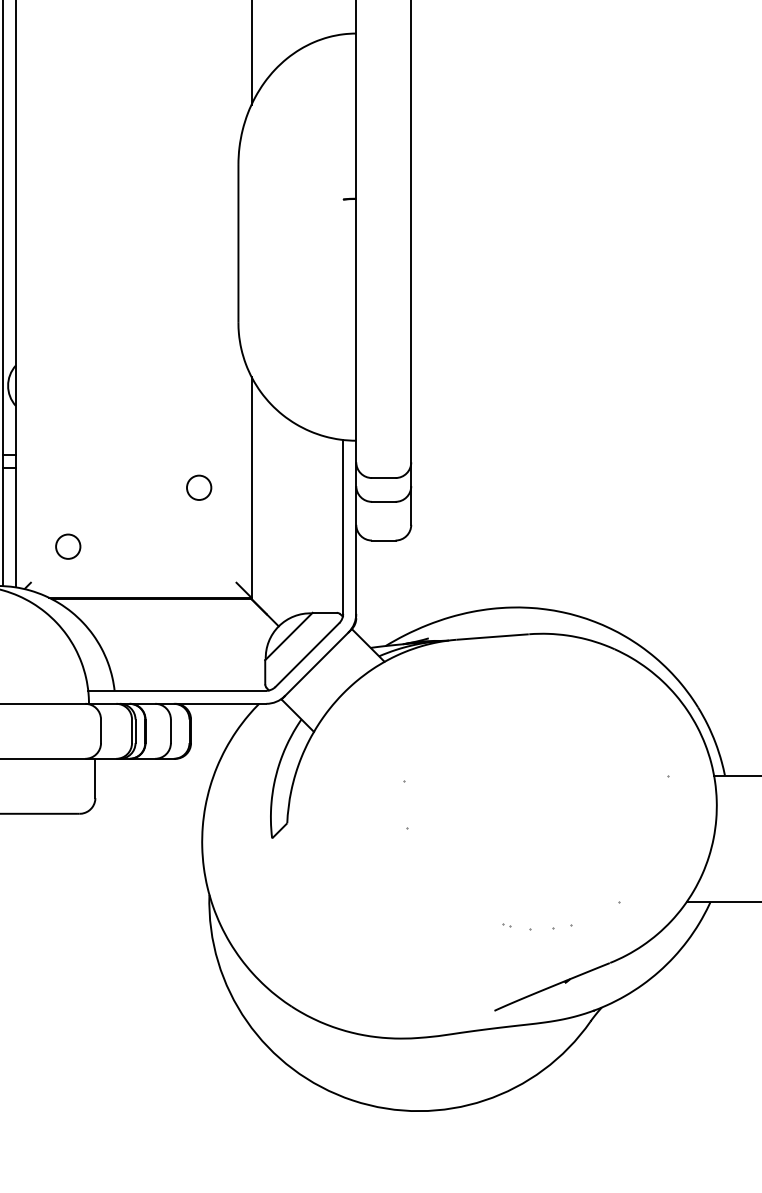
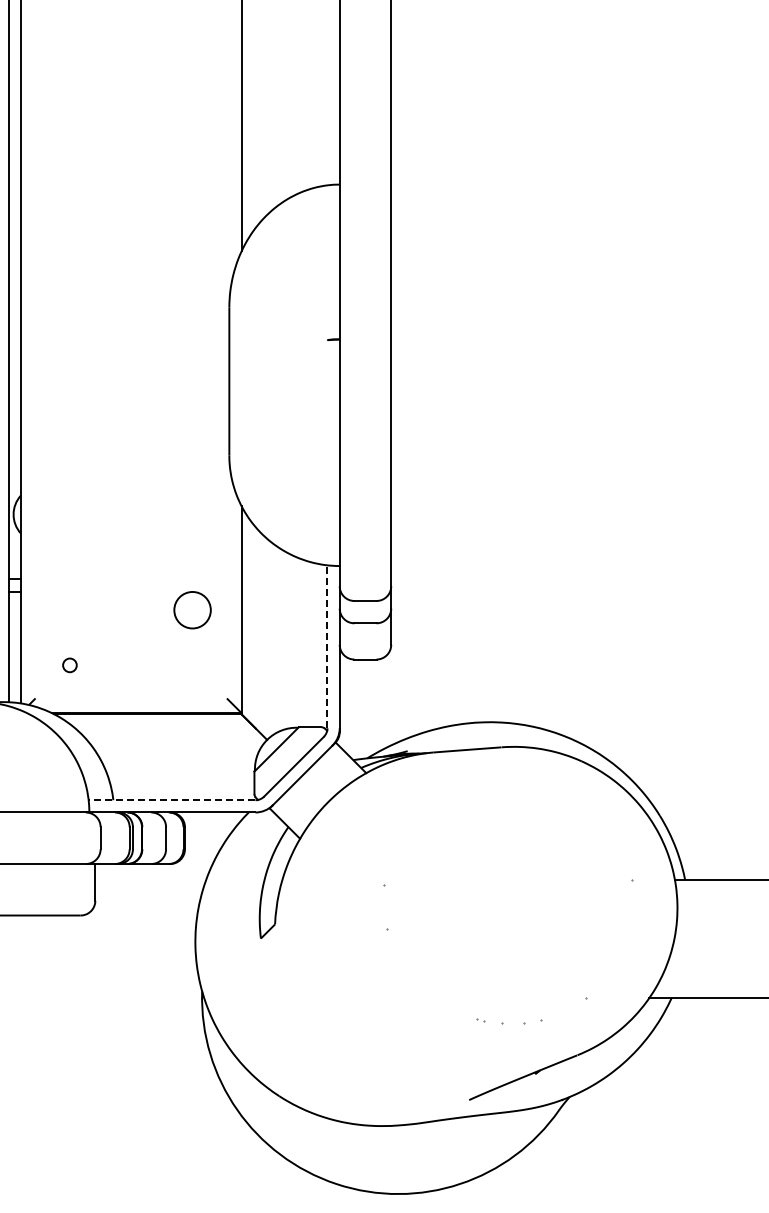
circle: (199, 487) -> (192, 609), size x1.6
line: (343, 526) -> (327, 646), solid -> dashed
circle: (67, 546) -> (69, 665), size x0.6
line: (176, 691) -> (171, 800), solid -> dashed

